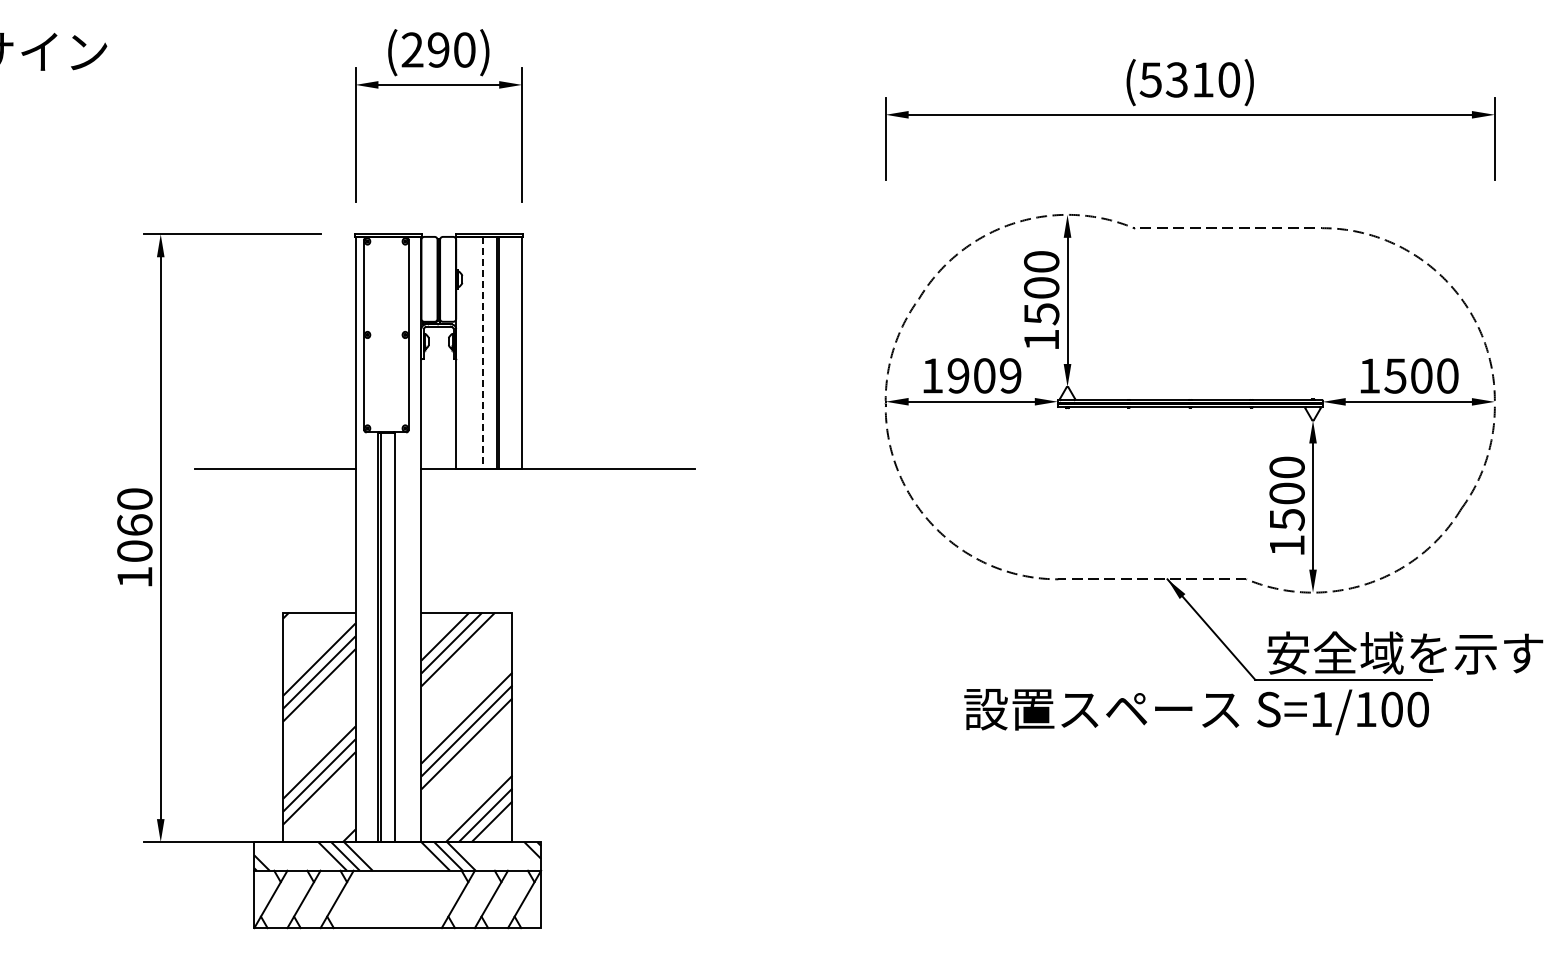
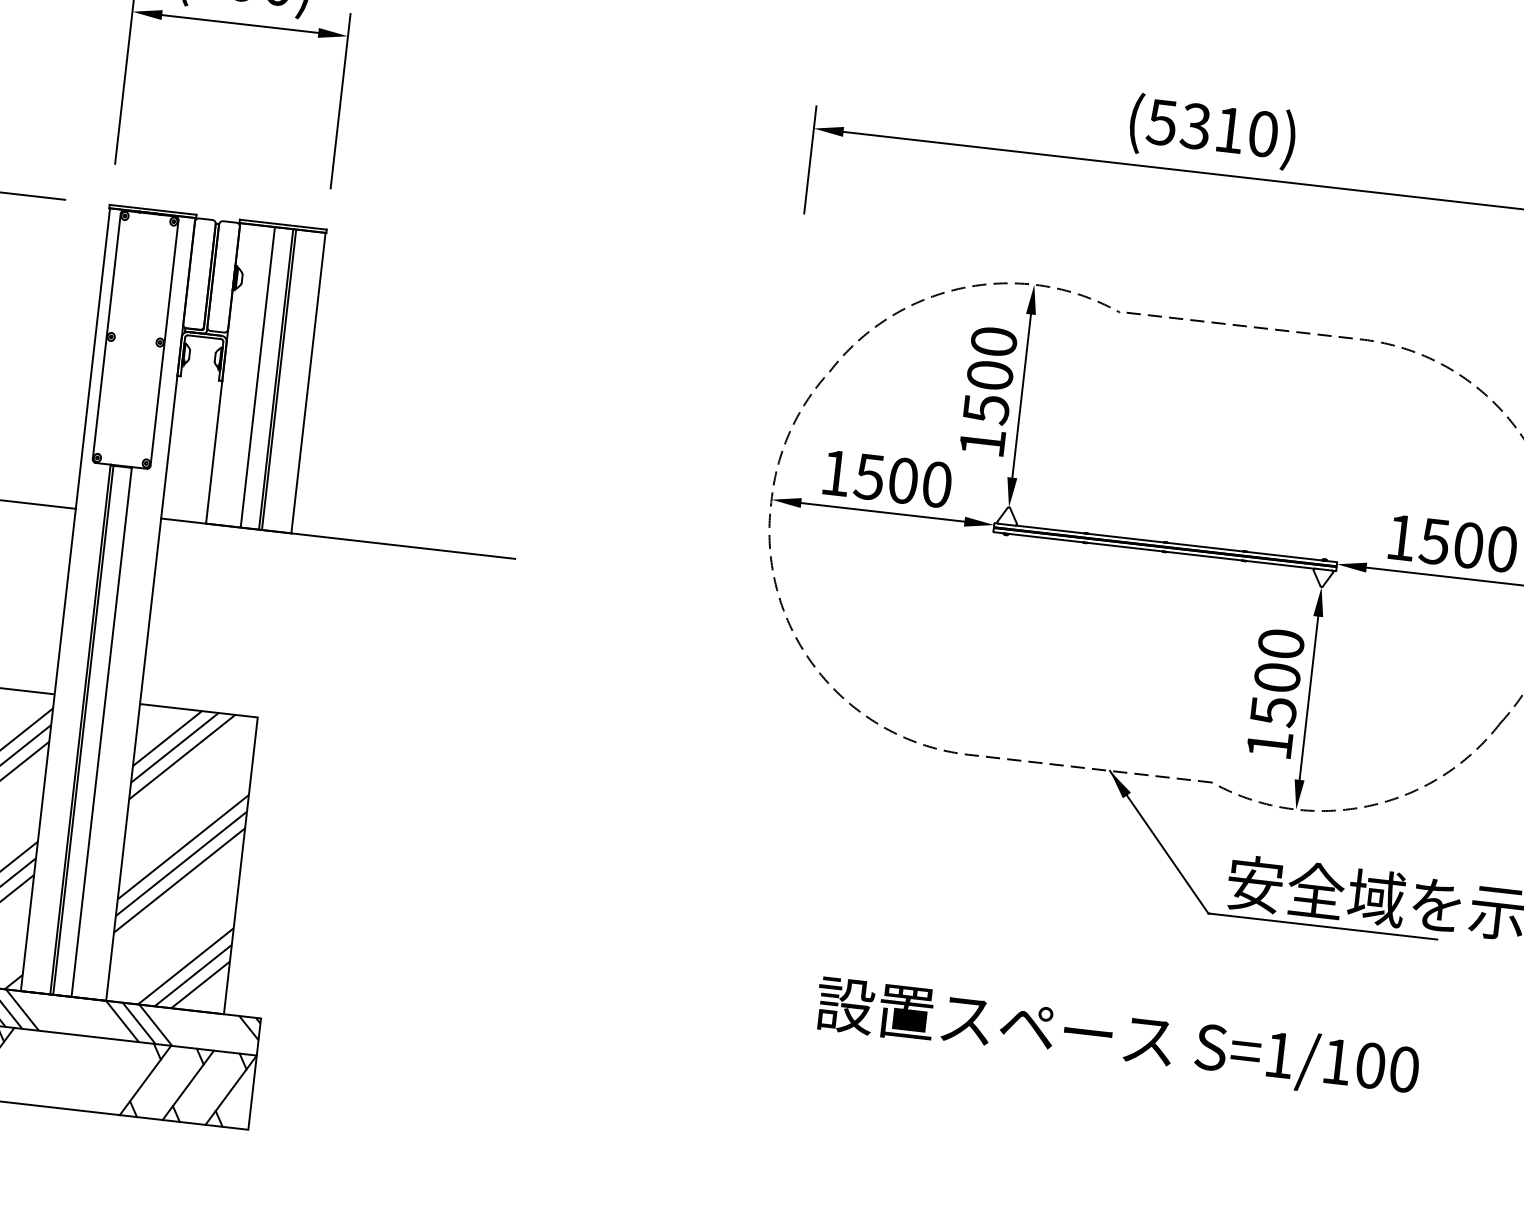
line: (482, 353) -> (257, 377), dashed -> solid
text: (984, 375) -> (903, 480), 1909 -> 1500
text: (1196, 712) -> (1117, 1040), moved

